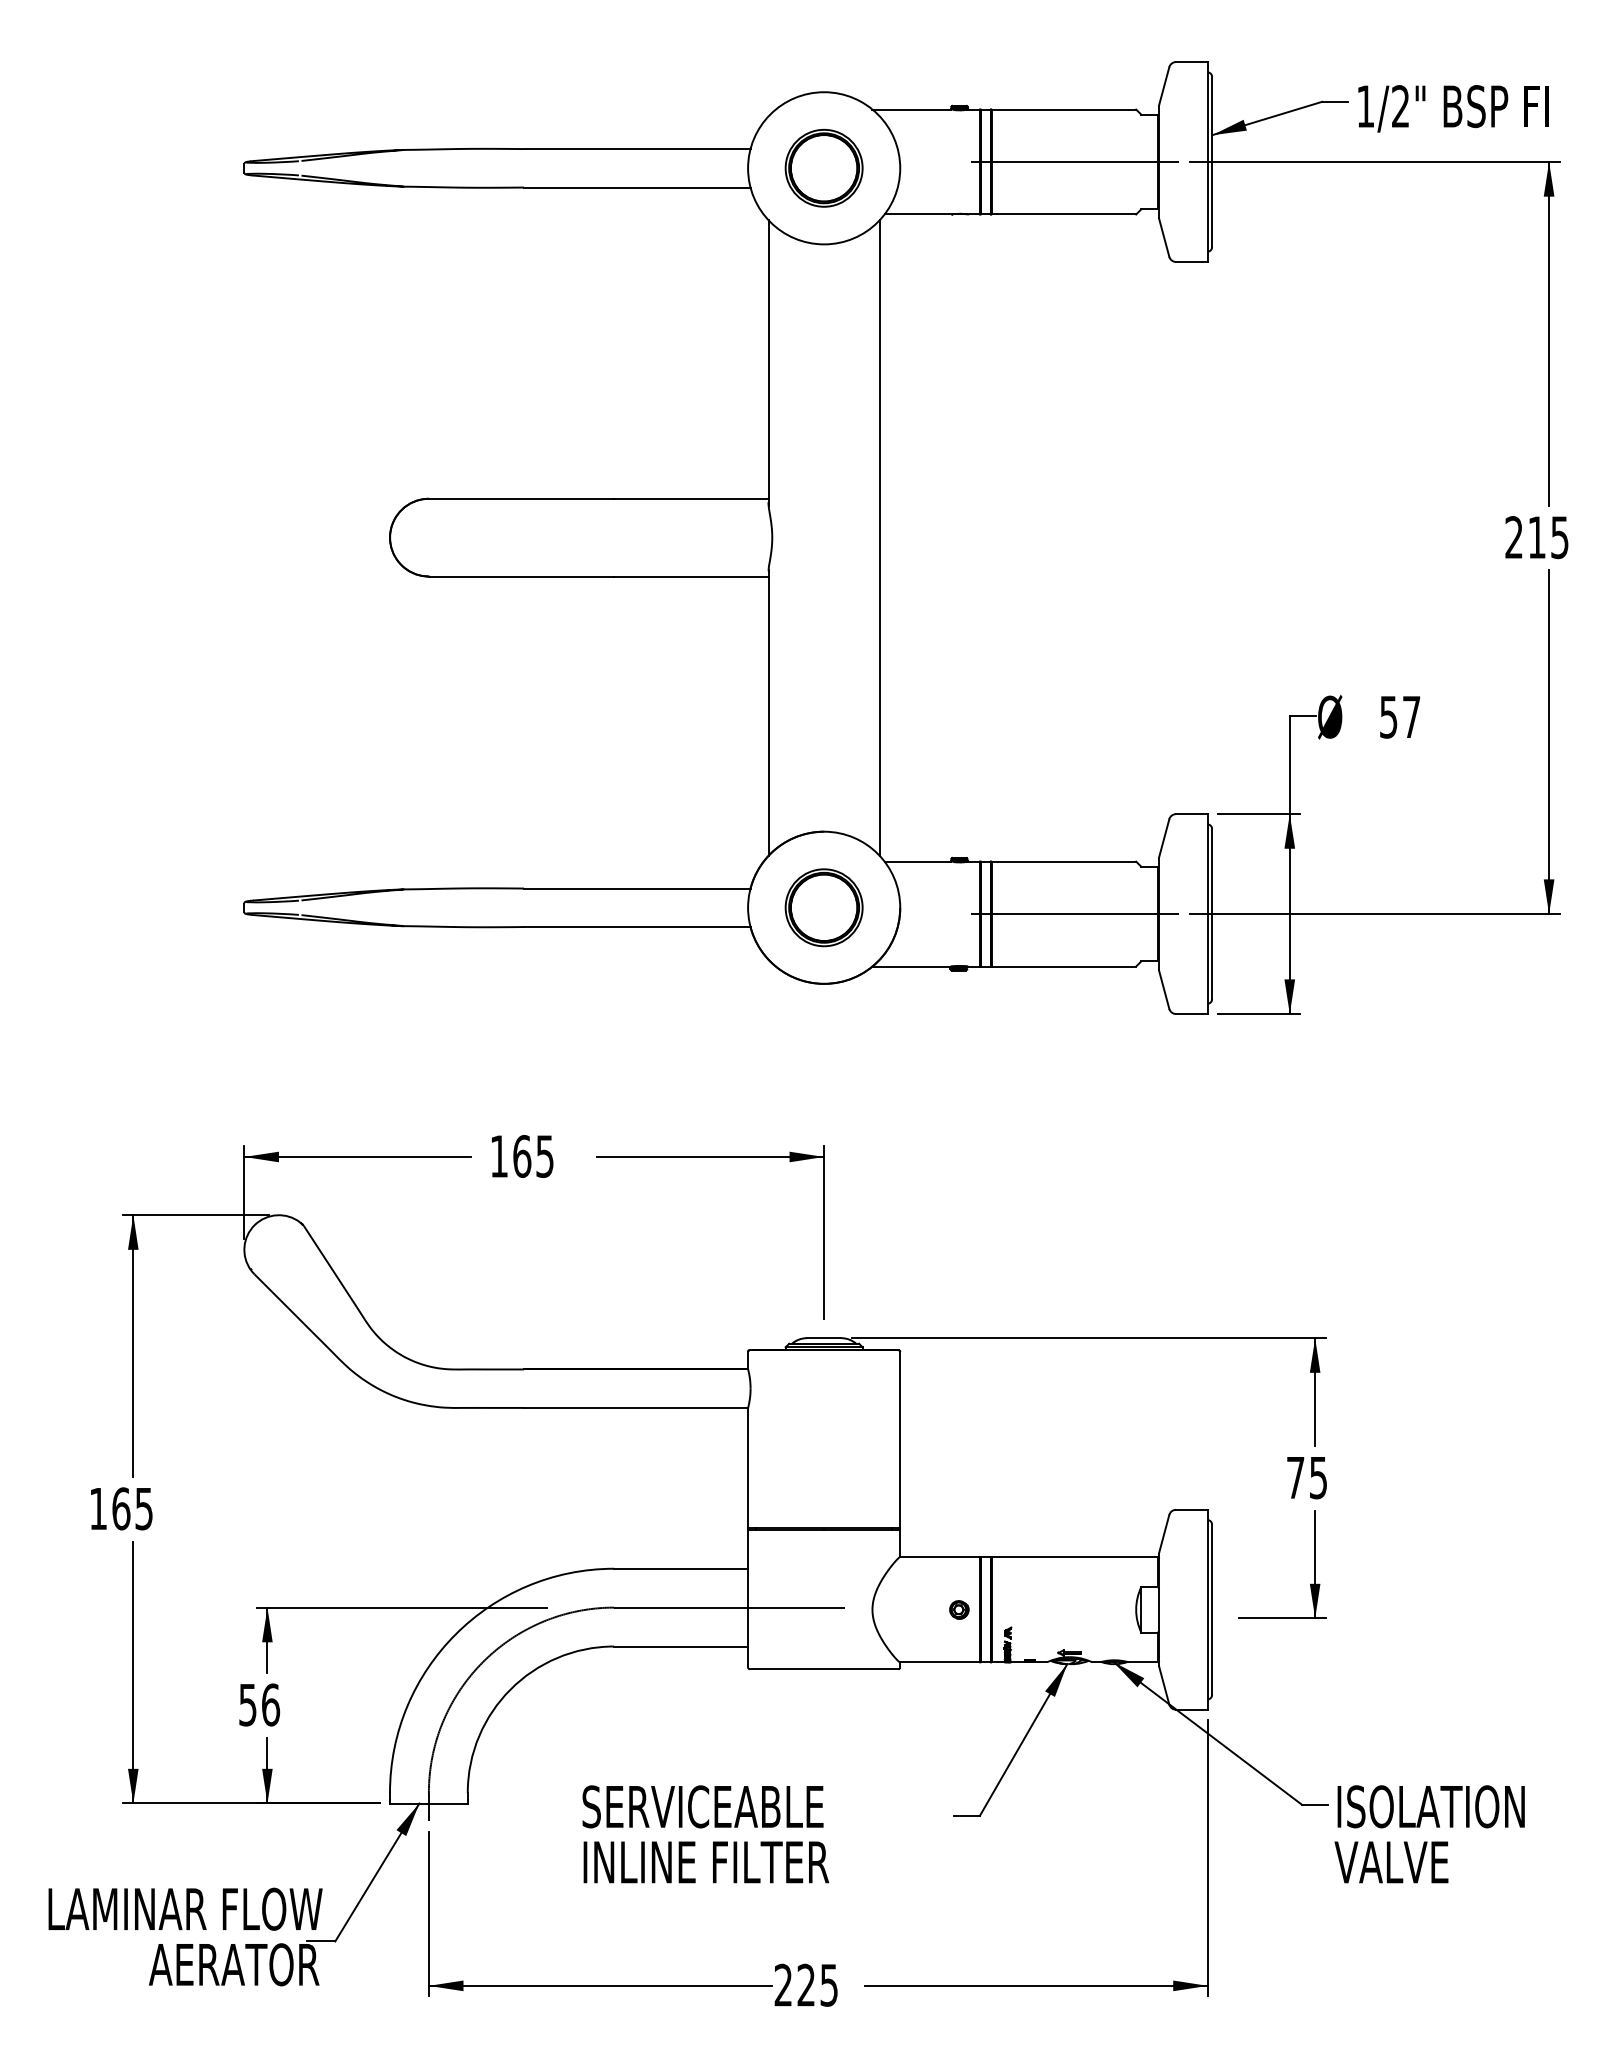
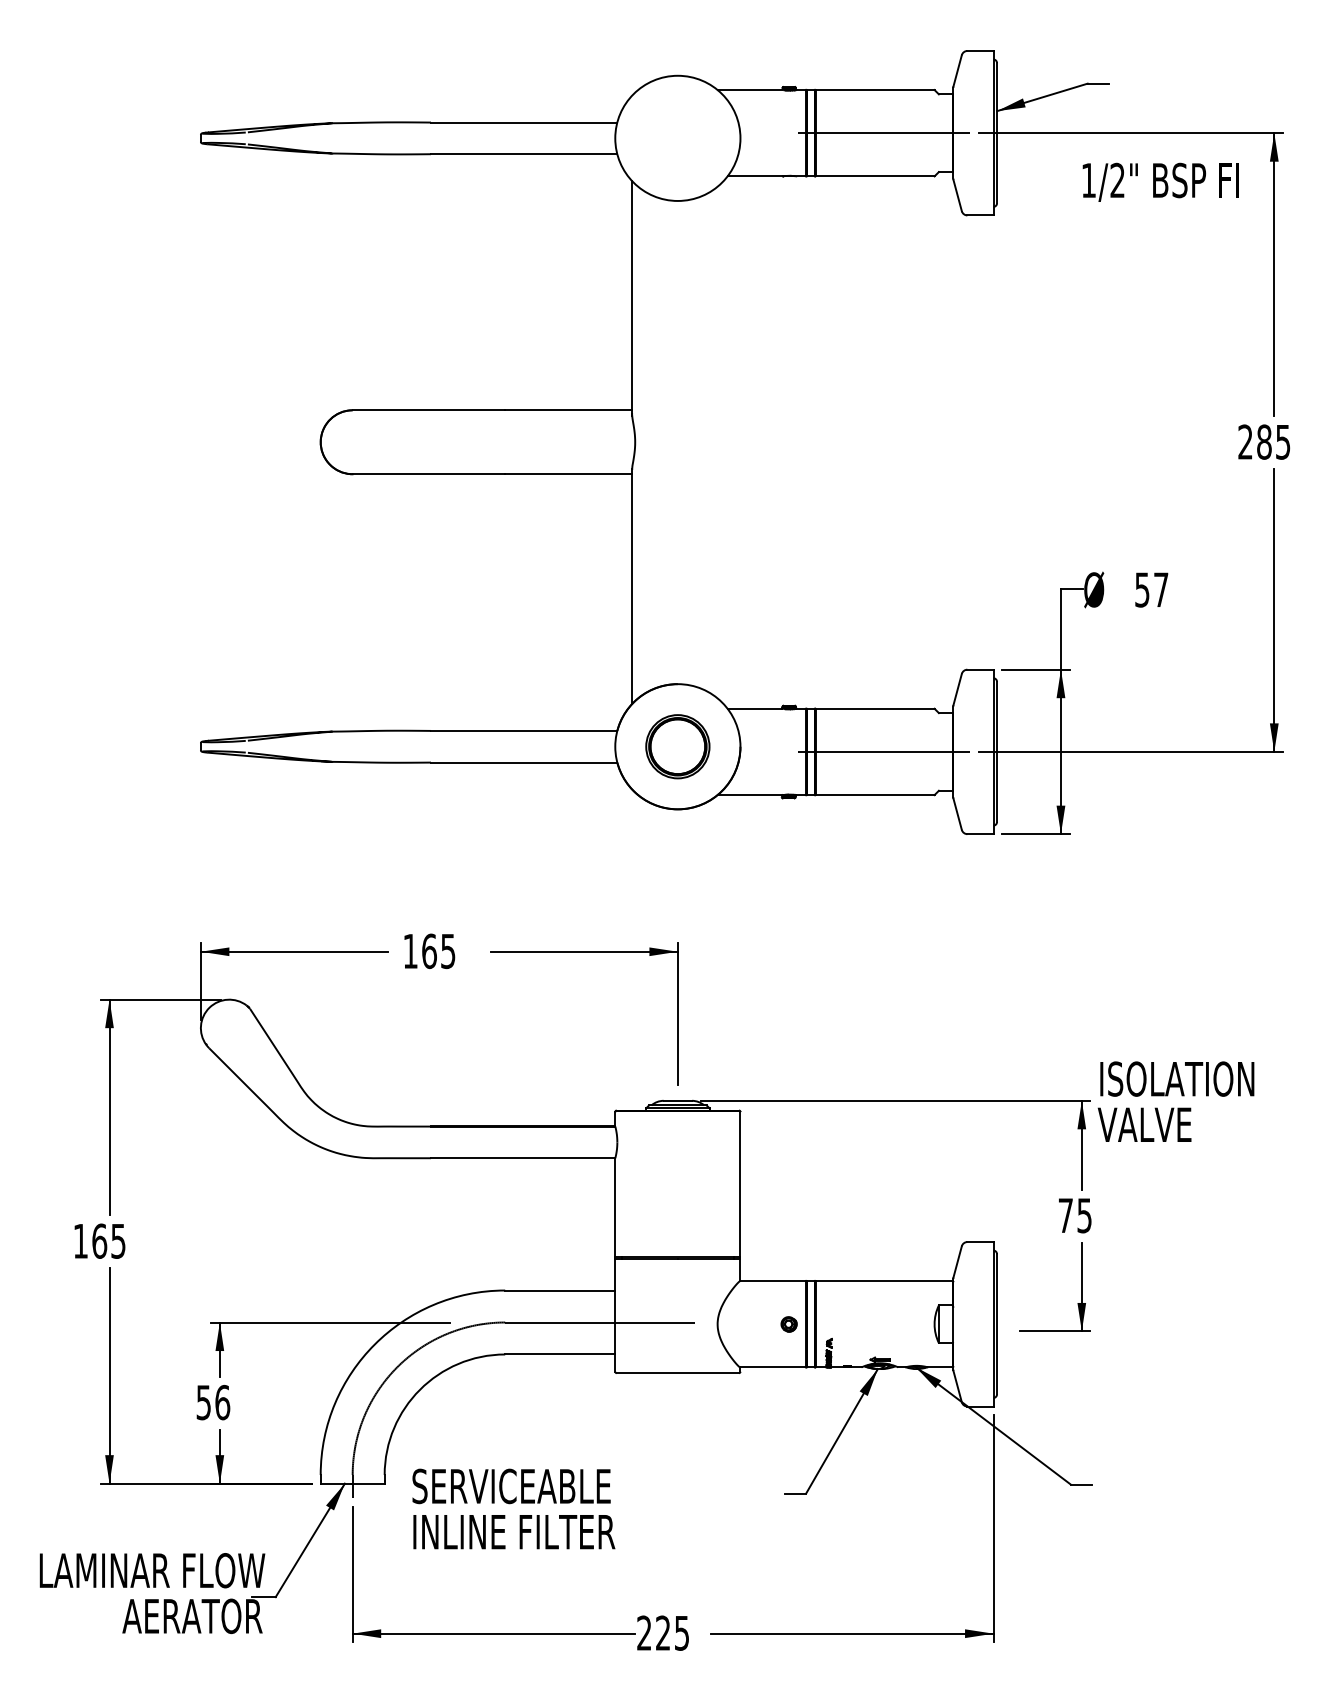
text: (1453, 108) -> (1161, 182), moved
part: (823, 167) -> (677, 137), removed
line: (879, 537) -> (723, 442), removed
text: (1537, 537) -> (1264, 442), 215 -> 285
text: (705, 1834) -> (513, 1509), moved
text: (1429, 1834) -> (1175, 1101), moved

